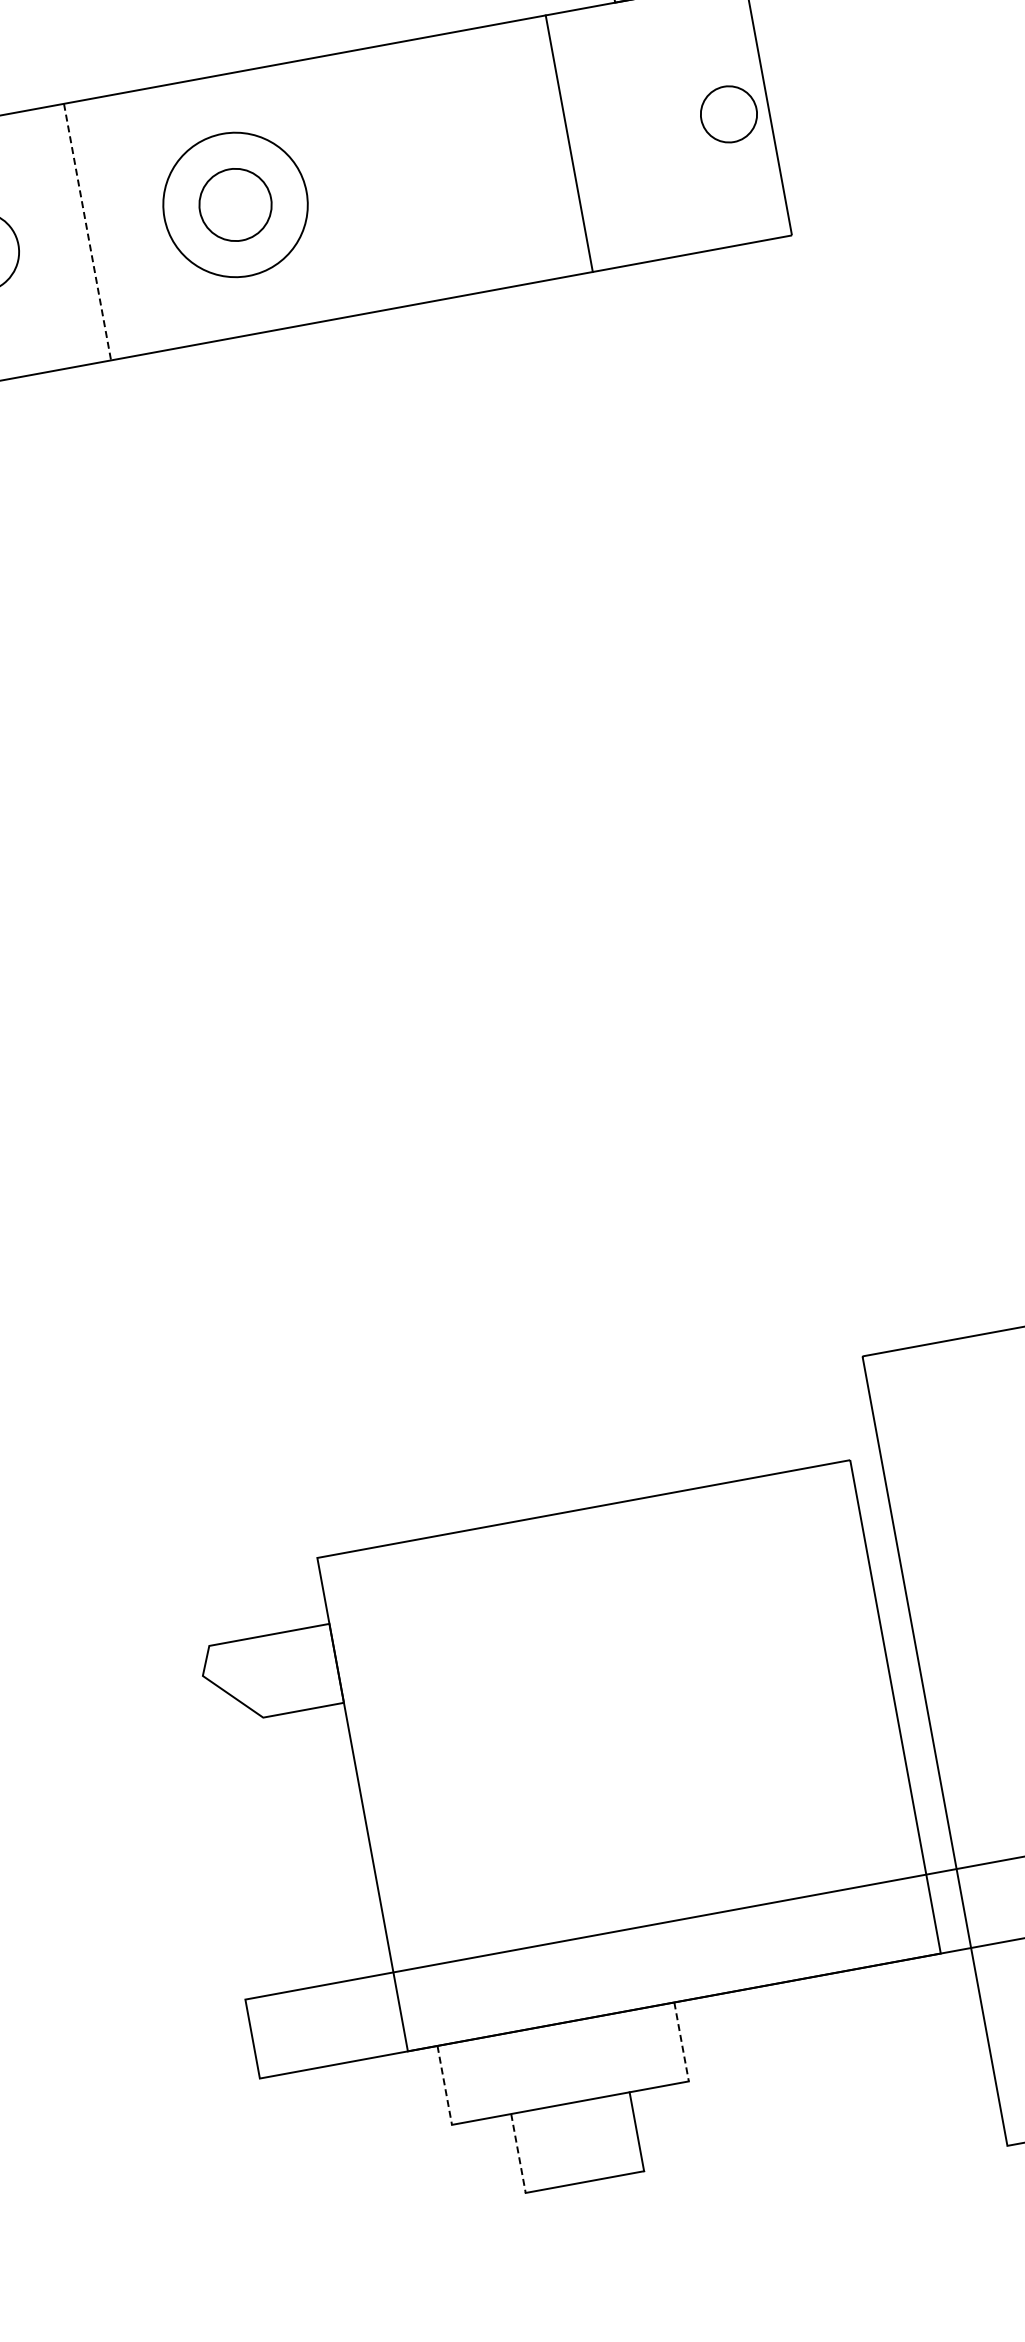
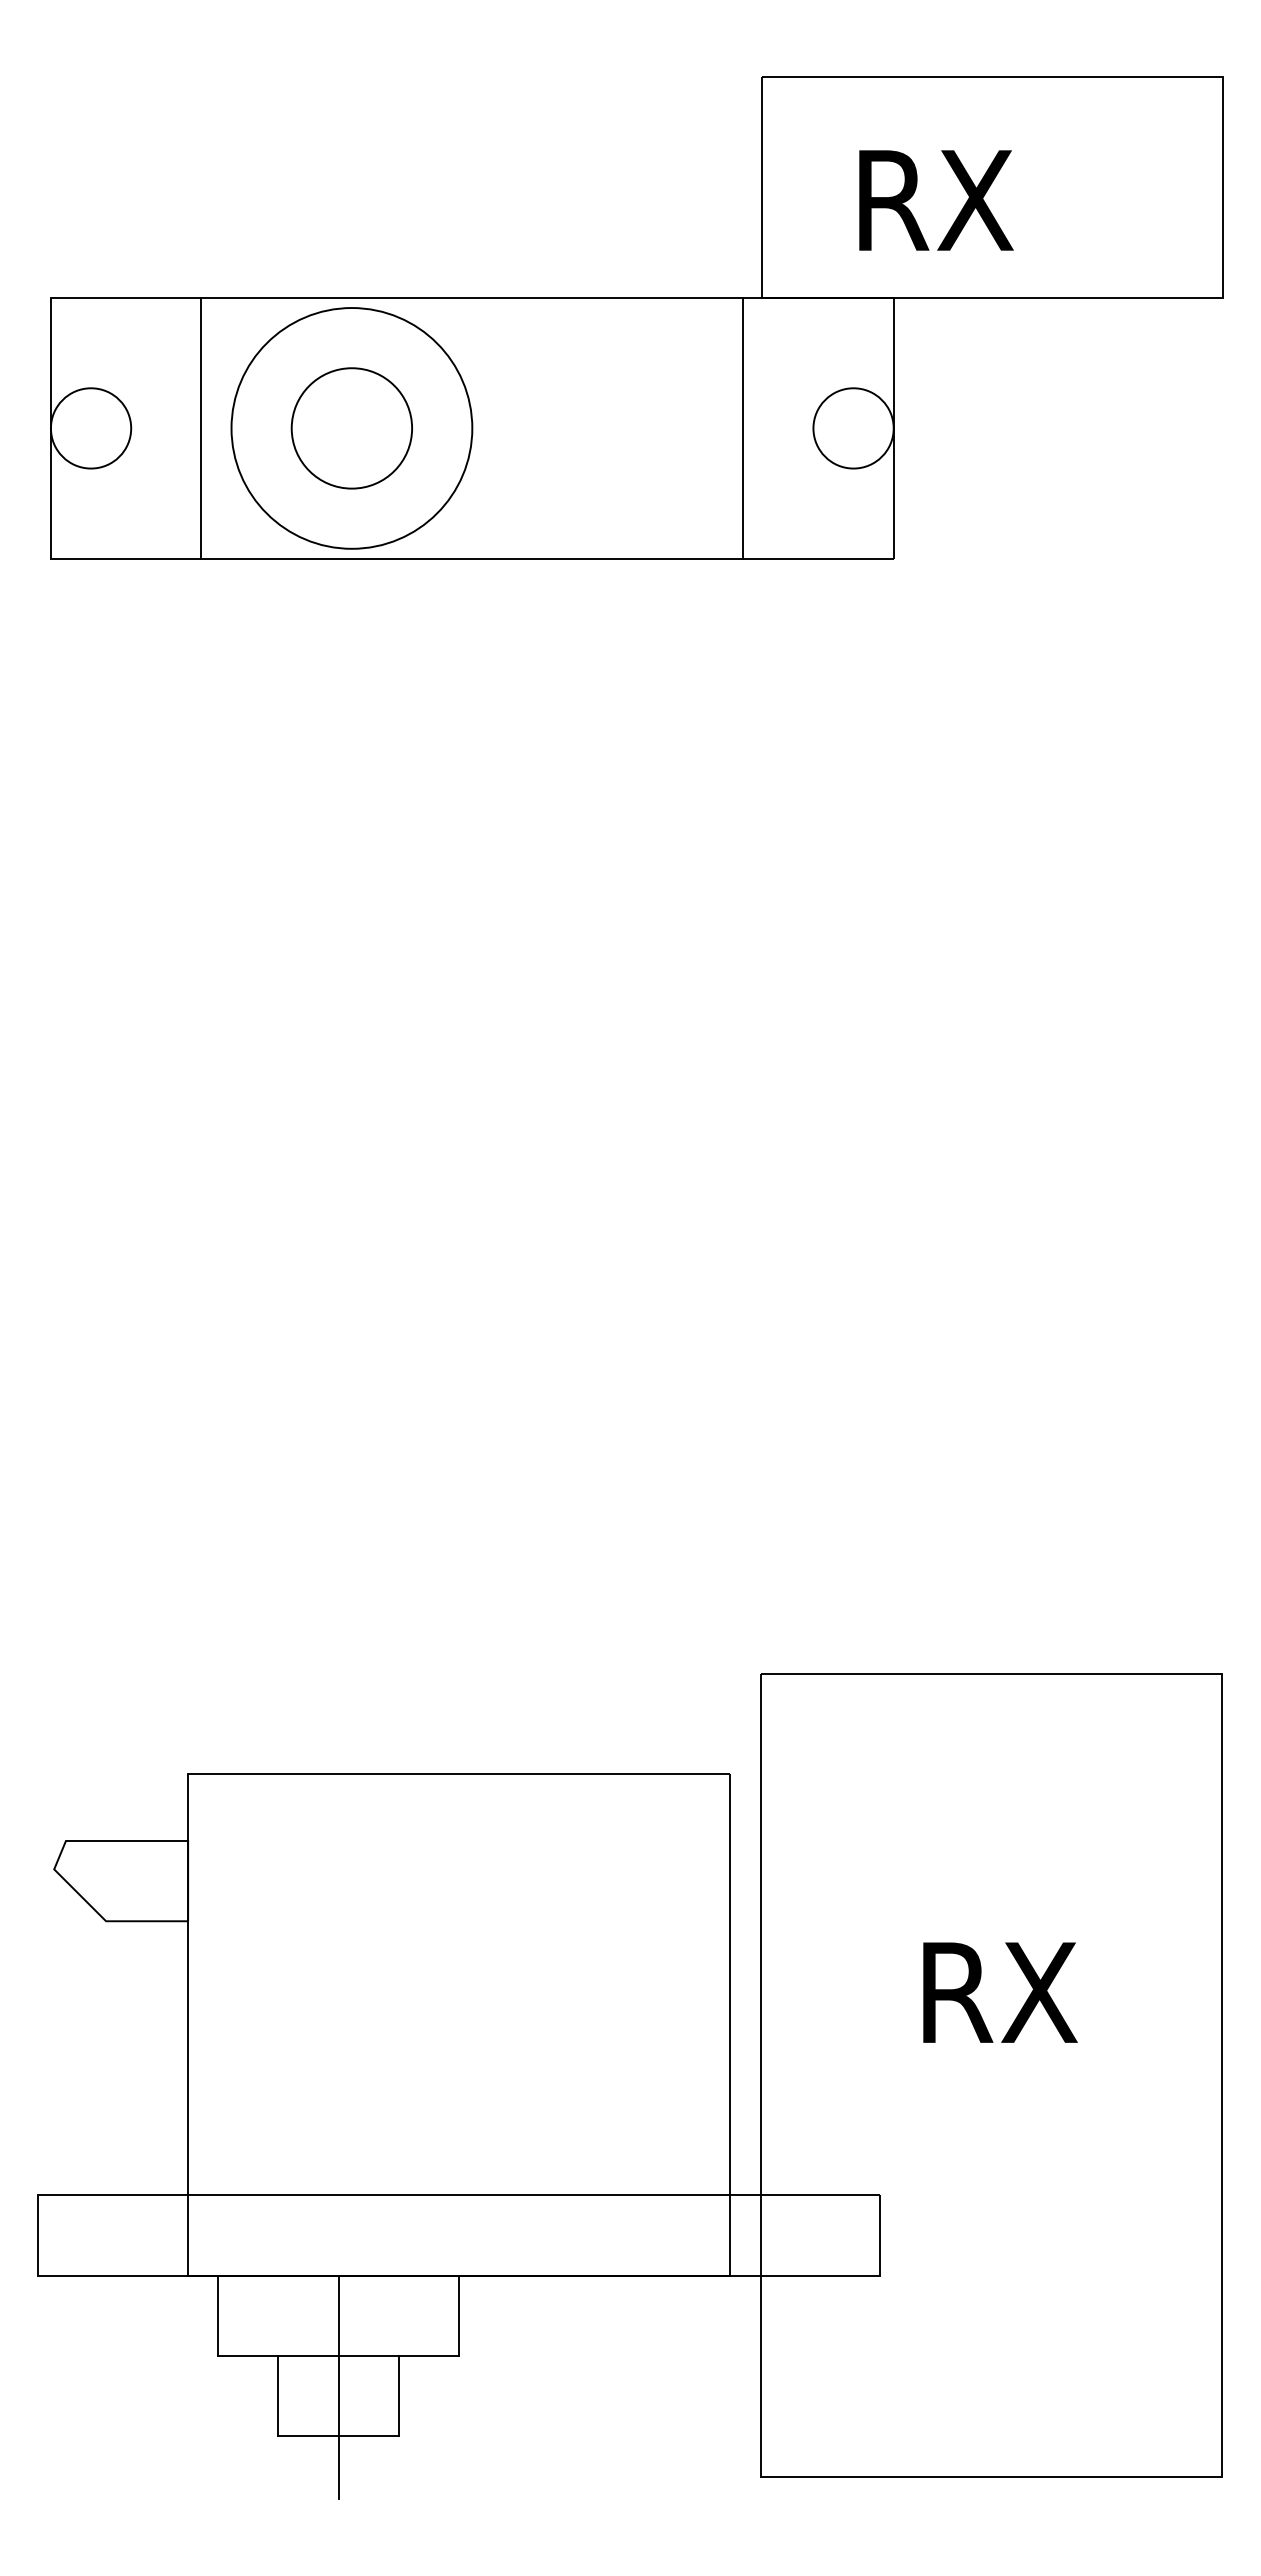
circle: (728, 114) -> (853, 428), size x1.43
line: (569, 143) -> (743, 428), moved
circle: (235, 205) -> (351, 428), size x1.67
circle: (235, 205) -> (351, 428), size x1.67
line: (87, 232) -> (201, 428), dashed -> solid
line: (682, 2042) -> (459, 2316), dashed -> solid
line: (445, 2086) -> (218, 2316), dashed -> solid
line: (575, 2133) -> (338, 2386), added
line: (518, 2153) -> (278, 2396), dashed -> solid

